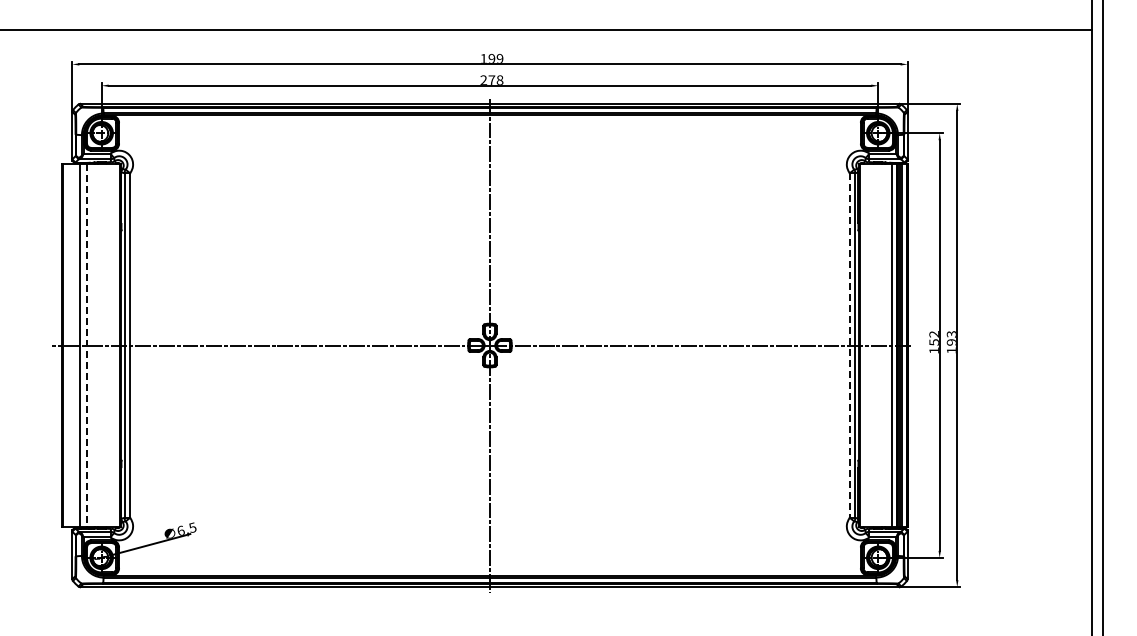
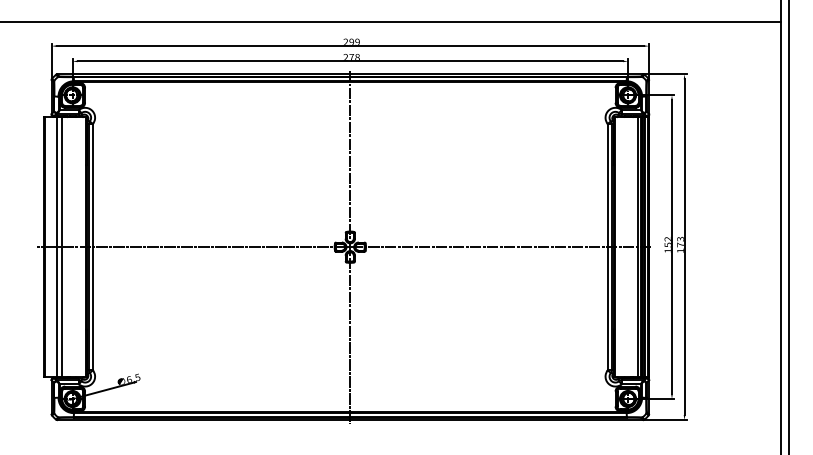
text: (483, 57) -> (345, 41), 199 -> 299
text: (950, 342) -> (679, 245), 193 -> 173
line: (87, 345) -> (62, 247), dashed -> solid
line: (849, 346) -> (607, 247), dashed -> solid

